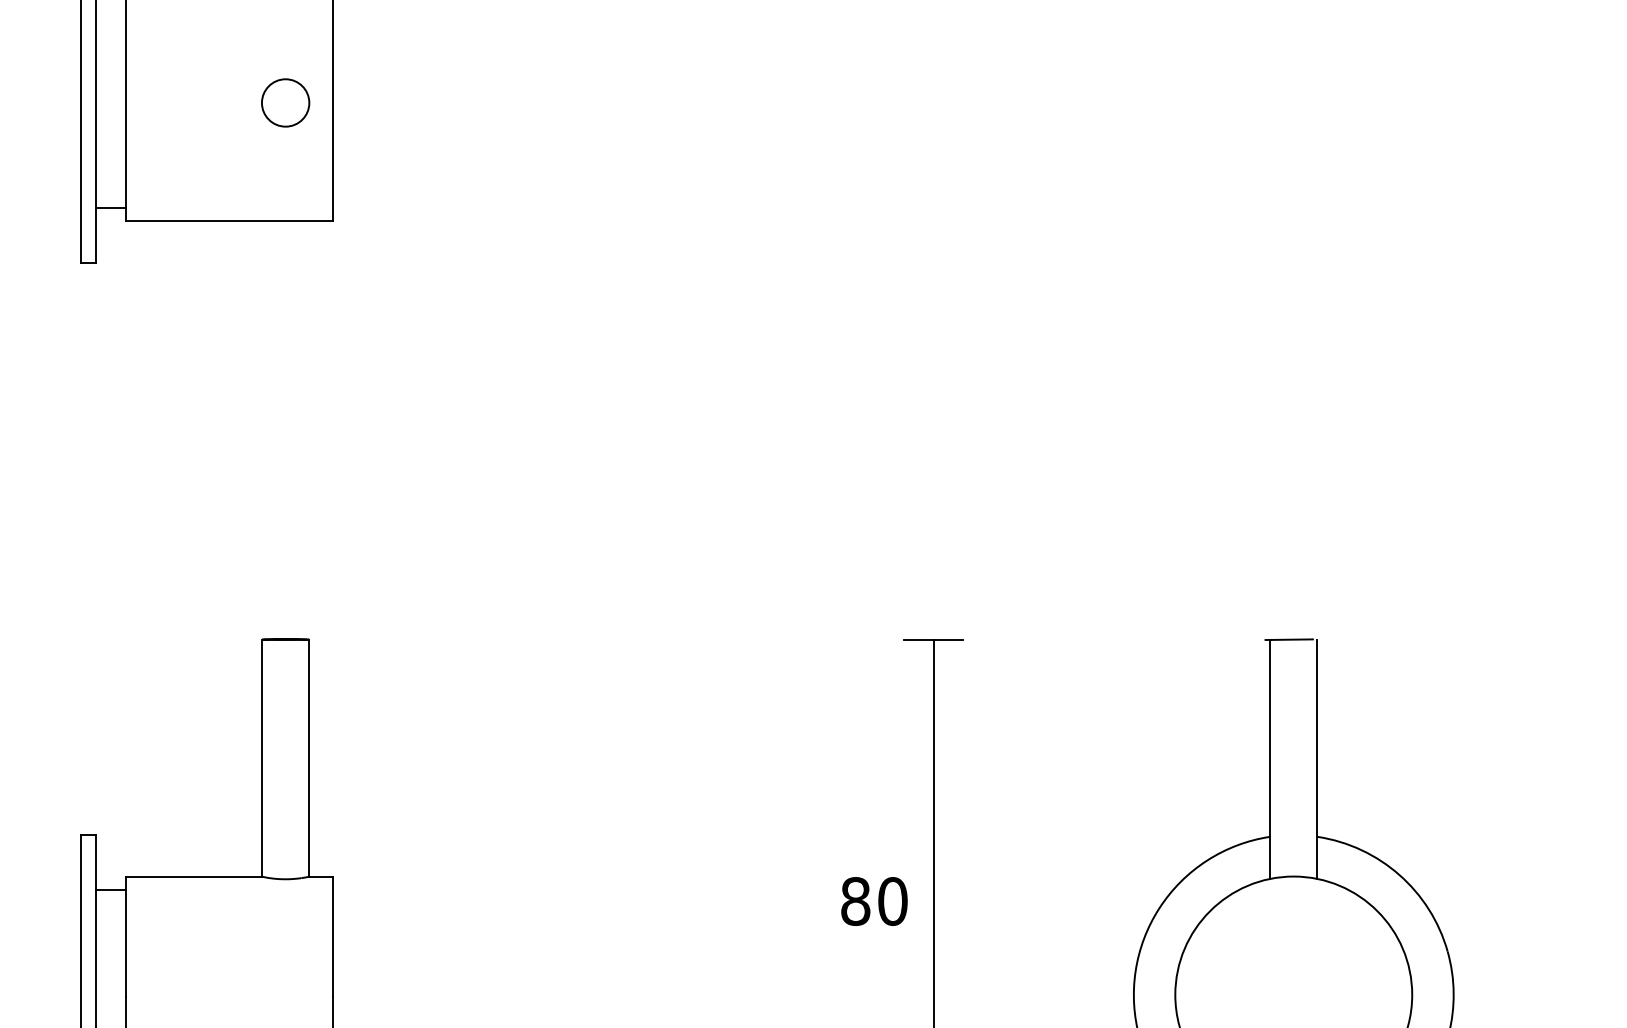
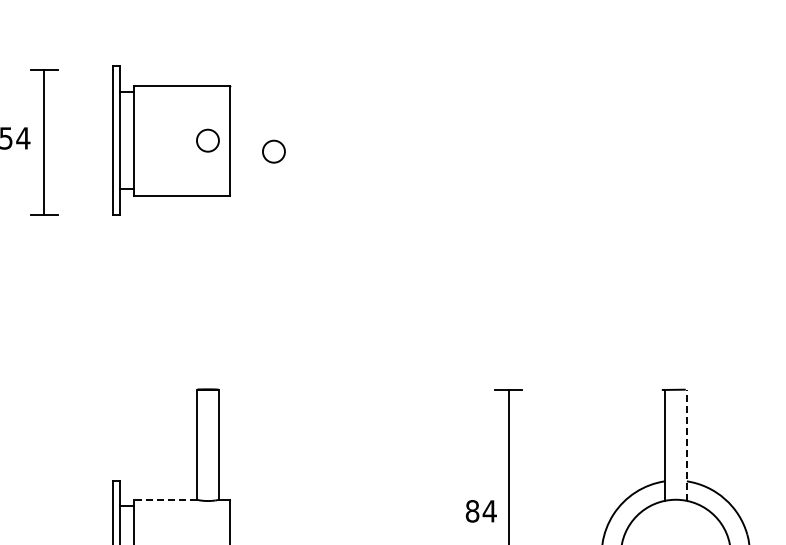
circle: (426, 126) -> (273, 151), added
line: (1316, 759) -> (686, 445), solid -> dashed
line: (194, 875) -> (165, 499), solid -> dashed
text: (892, 901) -> (489, 511), 80 -> 84

